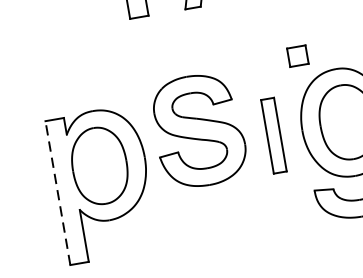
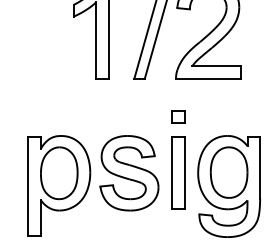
part: (297, 55) -> (178, 116), moved
part: (199, 131) -> (129, 173), moved
part: (273, 134) -> (178, 172), size x1.43
line: (58, 193) -> (28, 186), dashed -> solid

